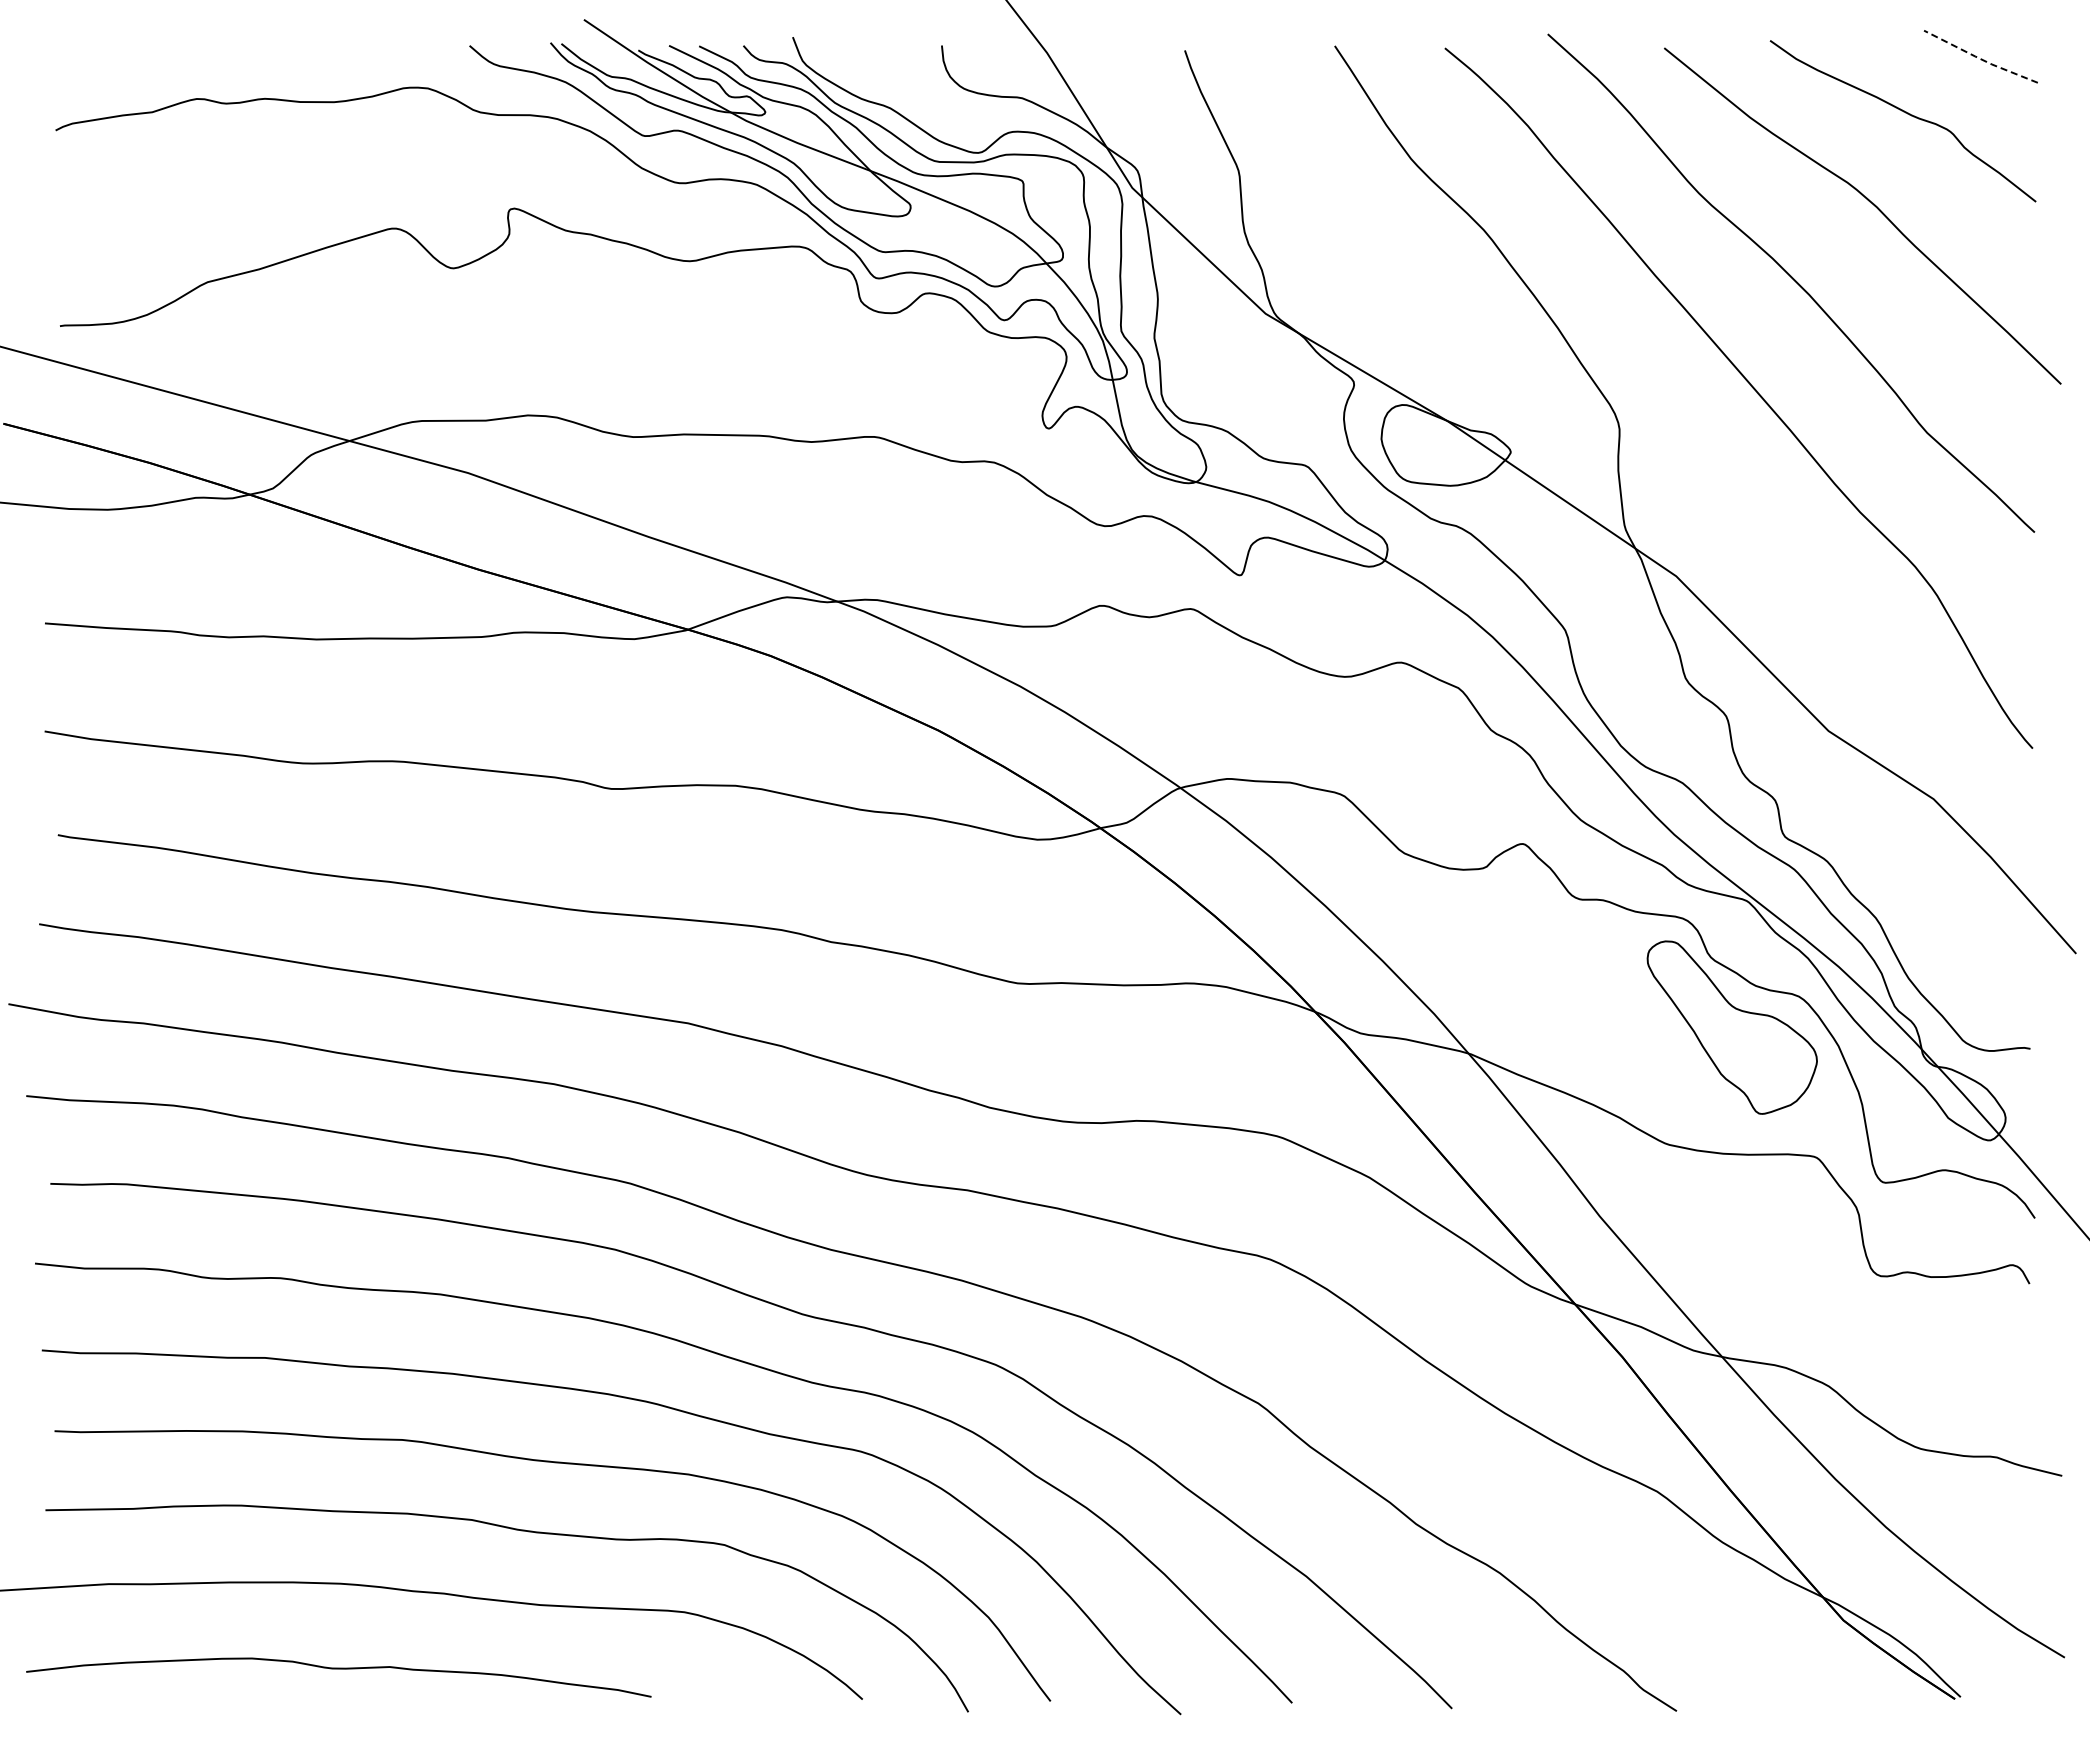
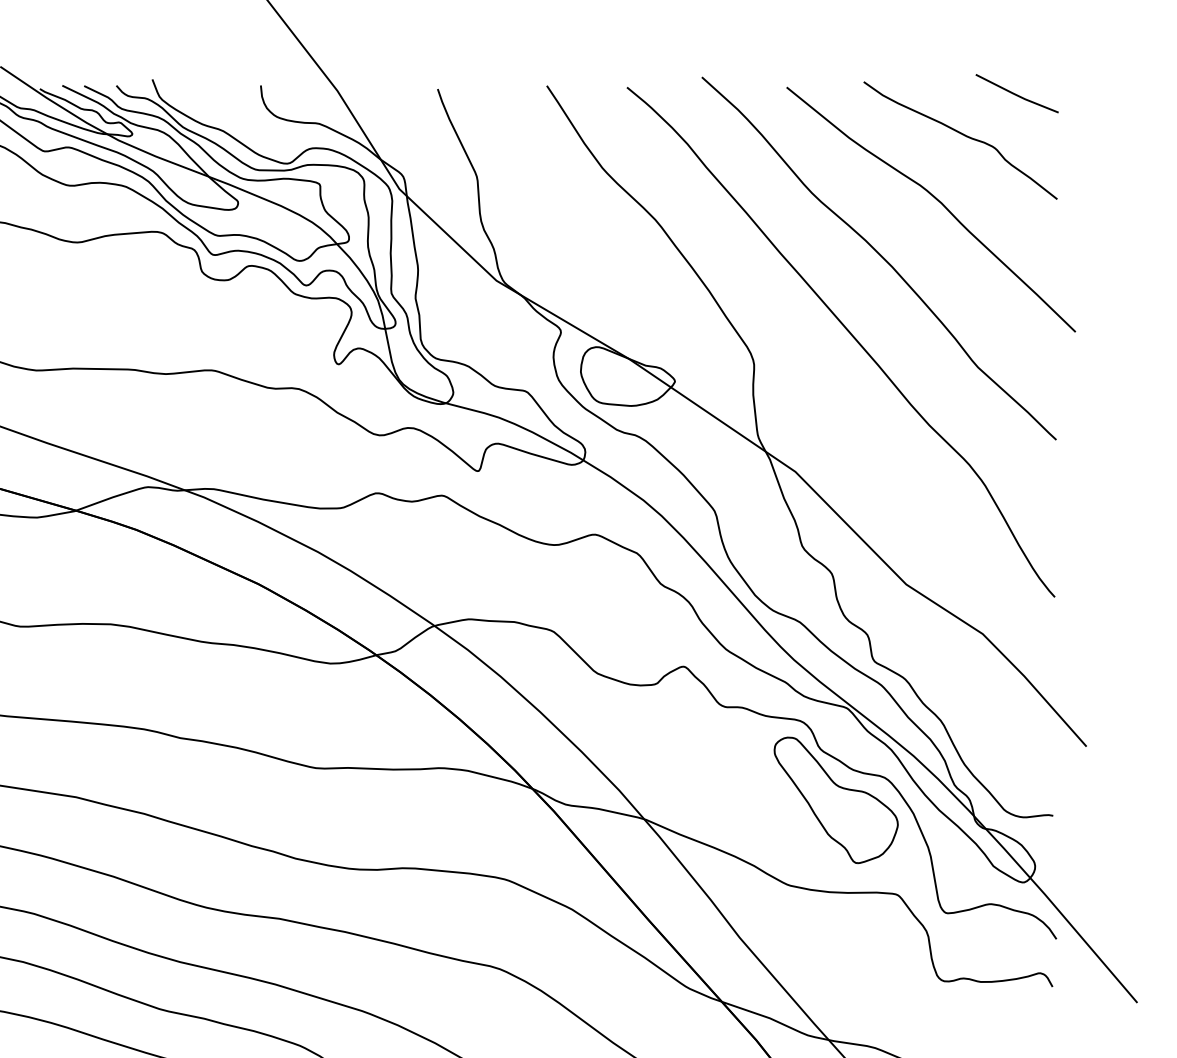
line: (1979, 58) -> (1016, 94), dashed -> solid

